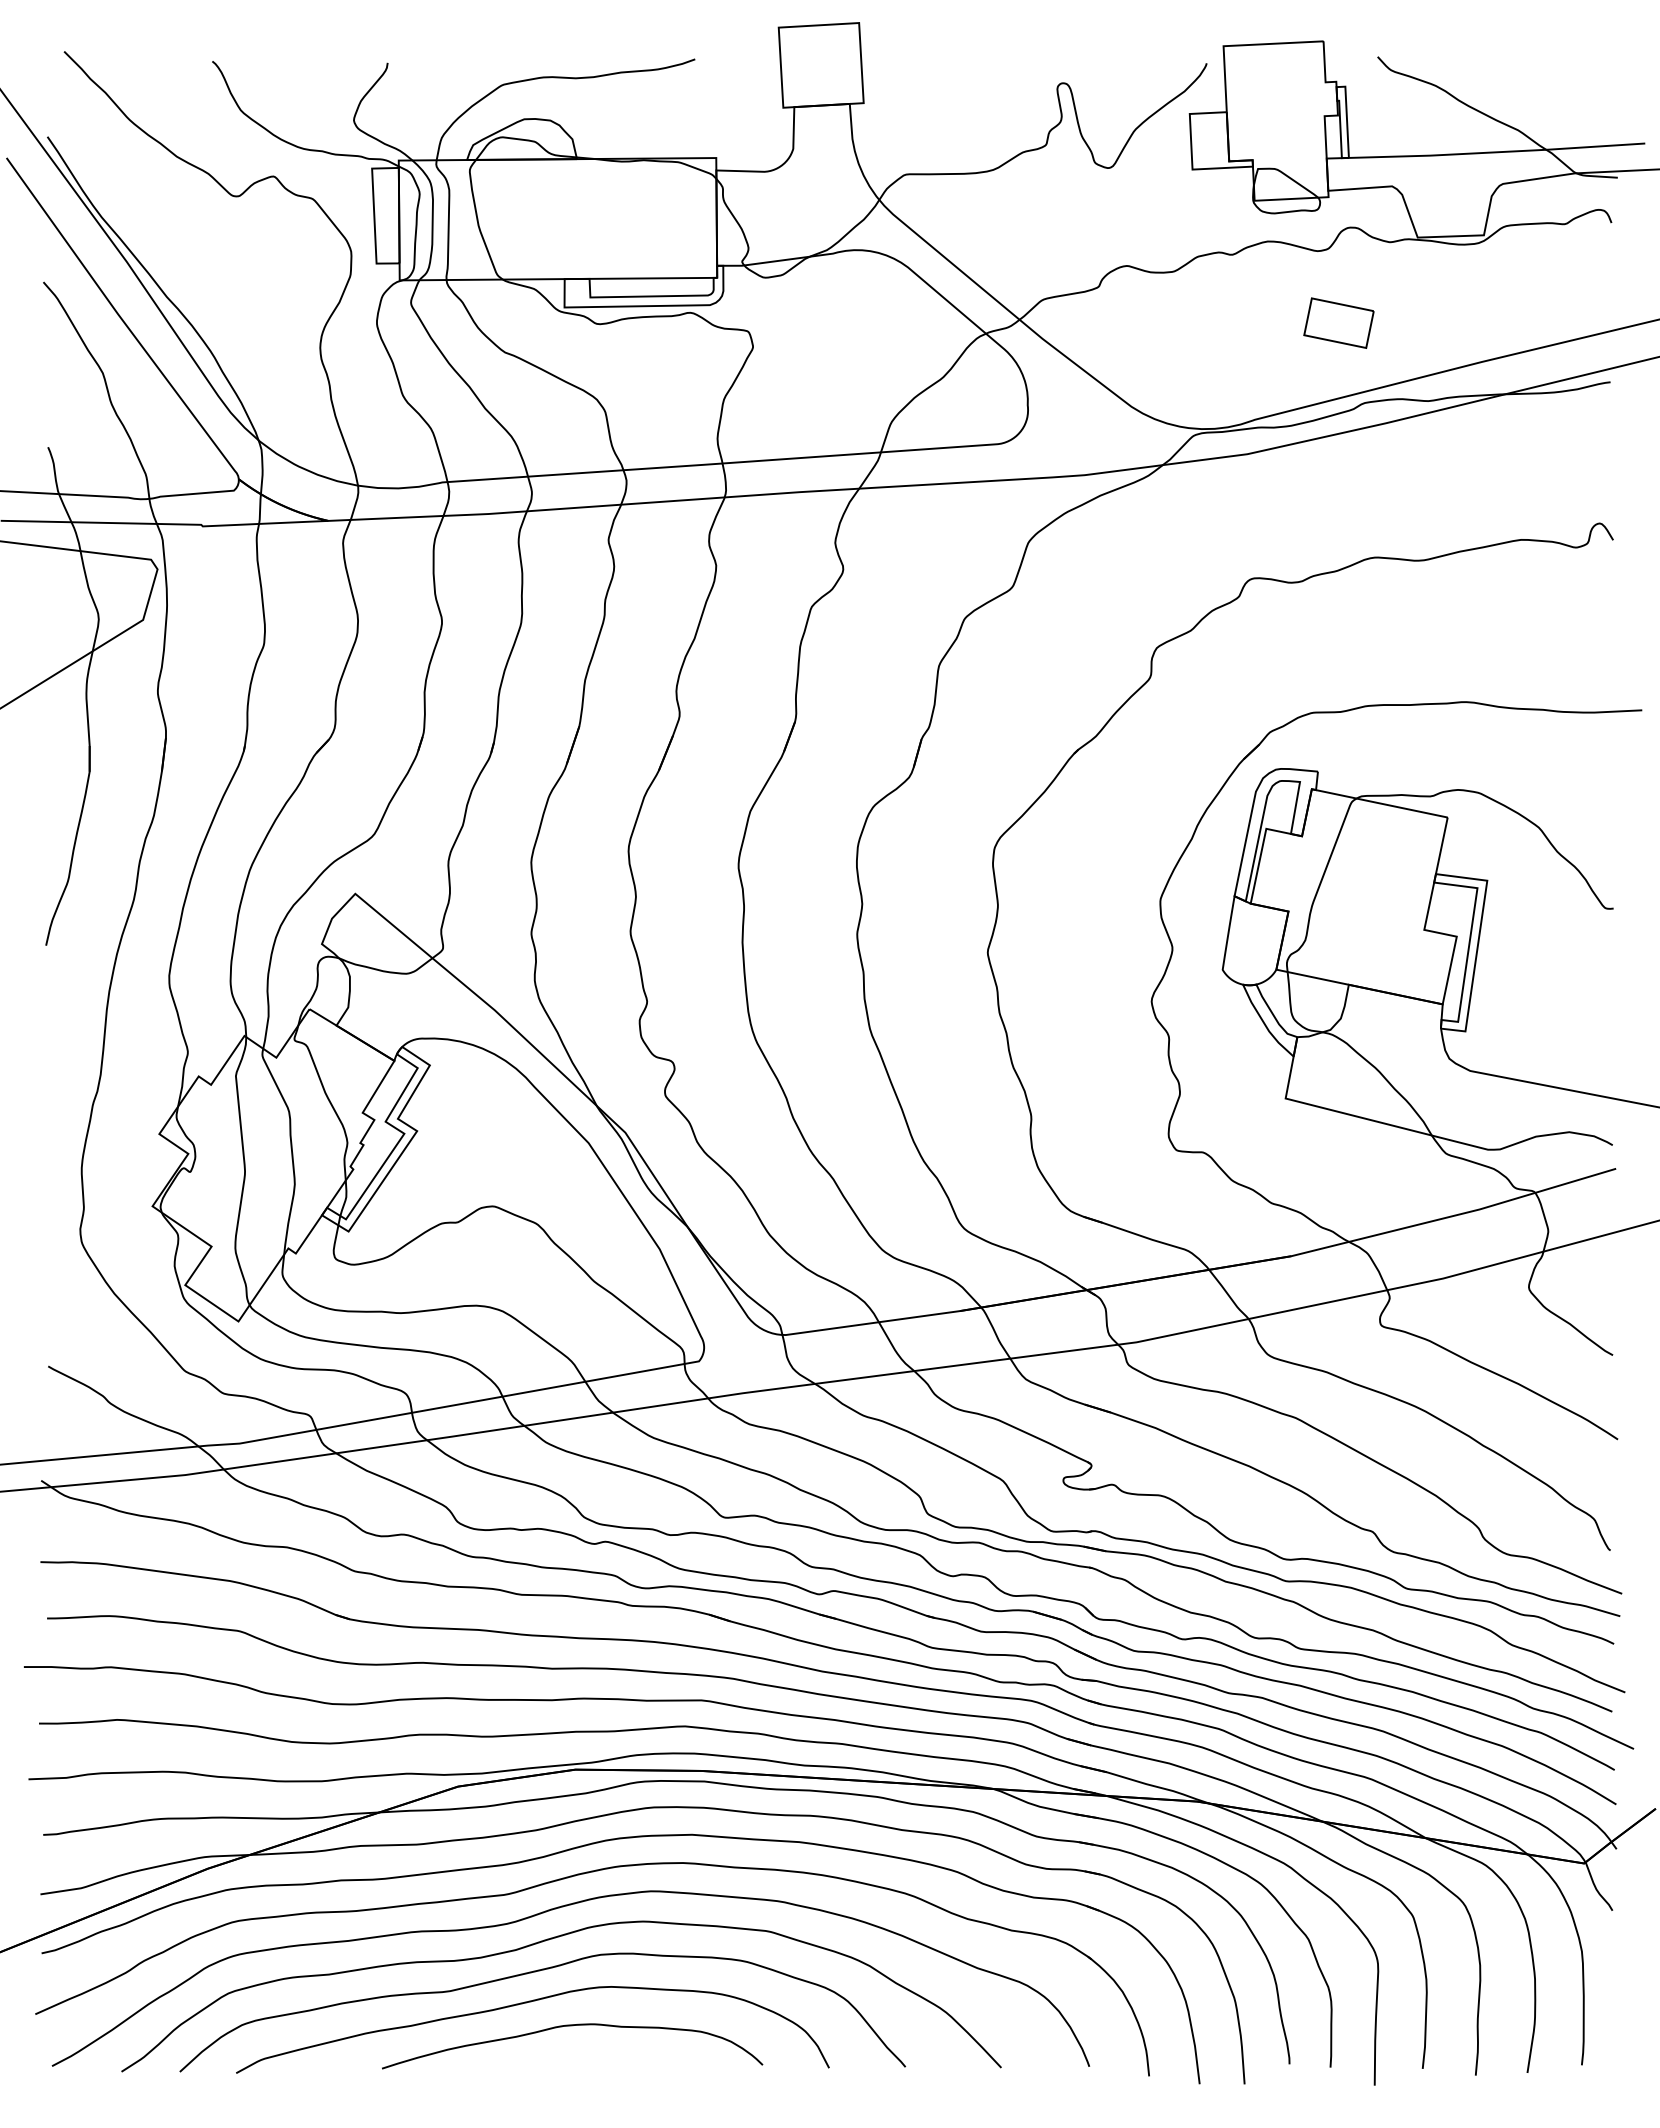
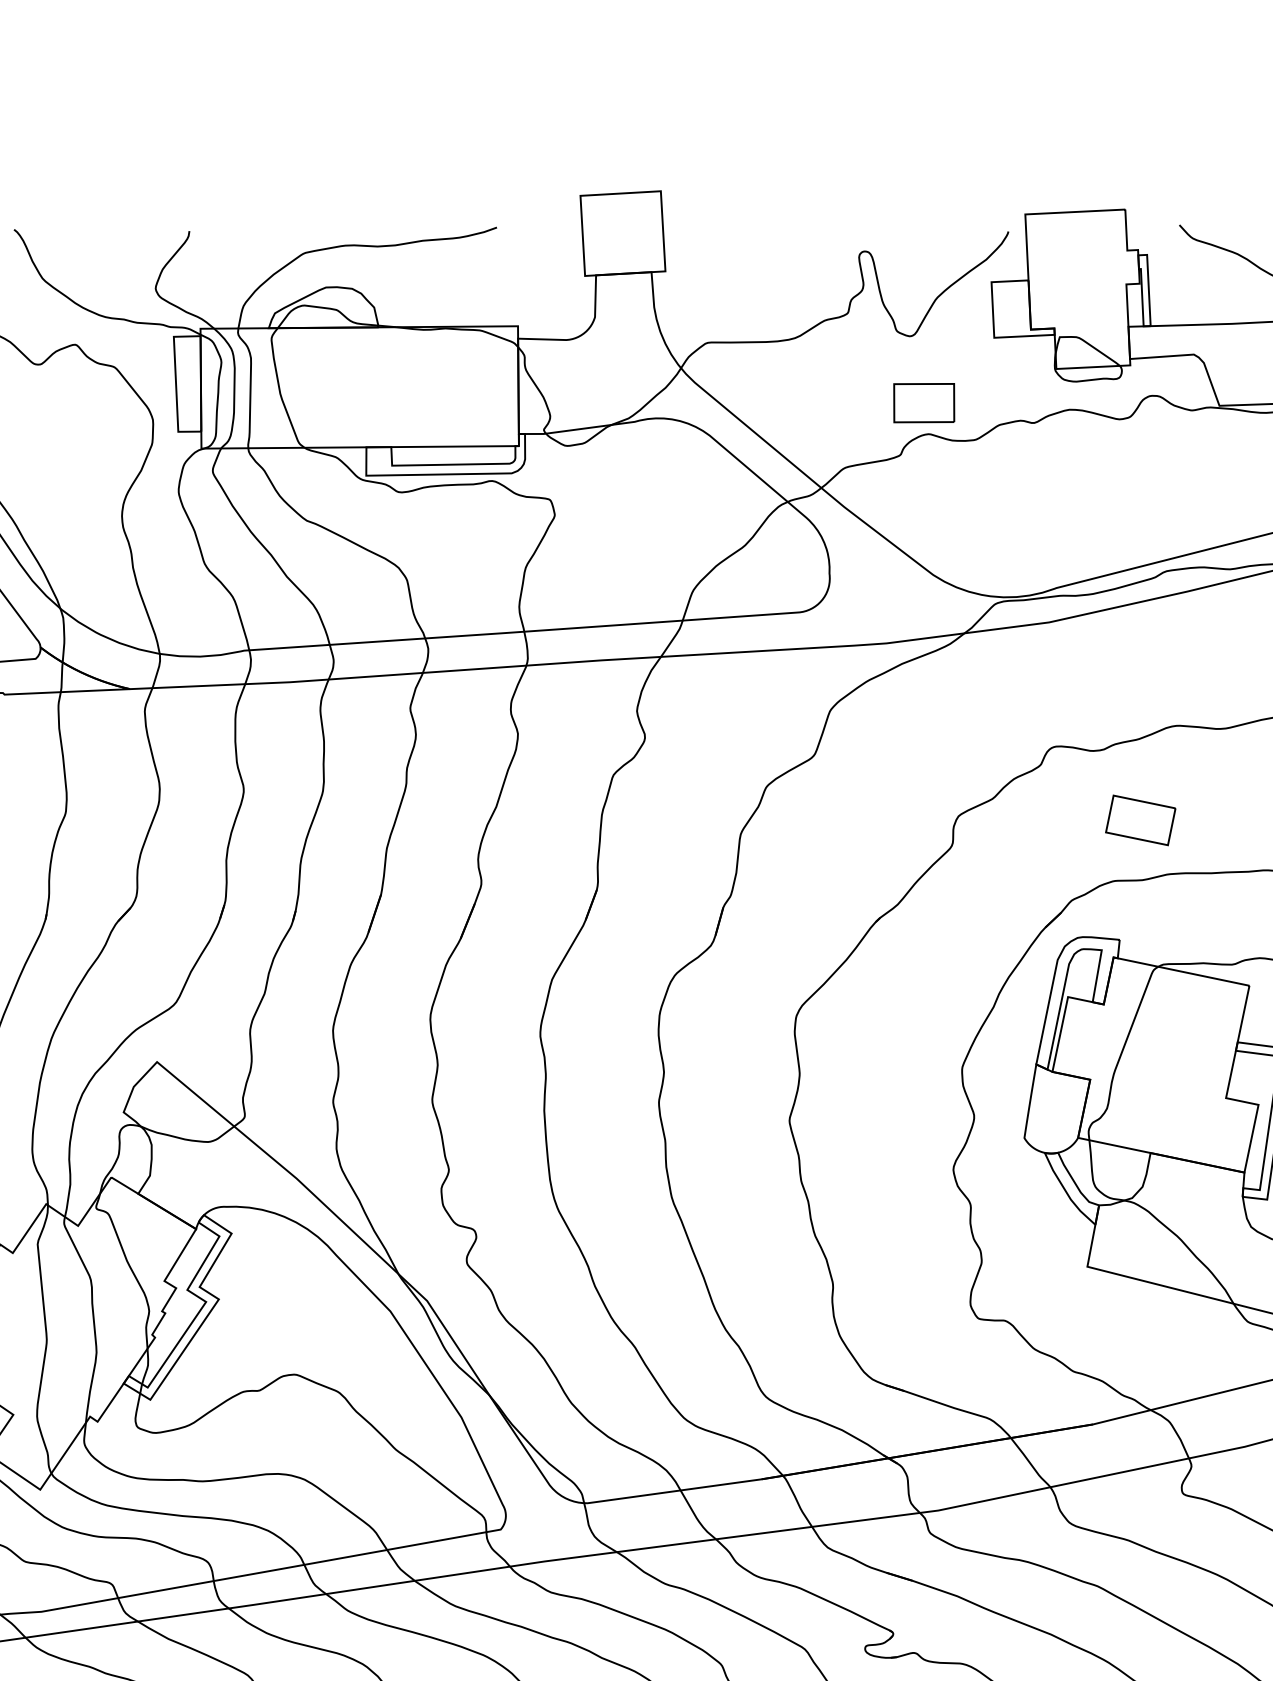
part: (1122, 234) -> (924, 402), added
part: (1338, 322) -> (1140, 819), moved

